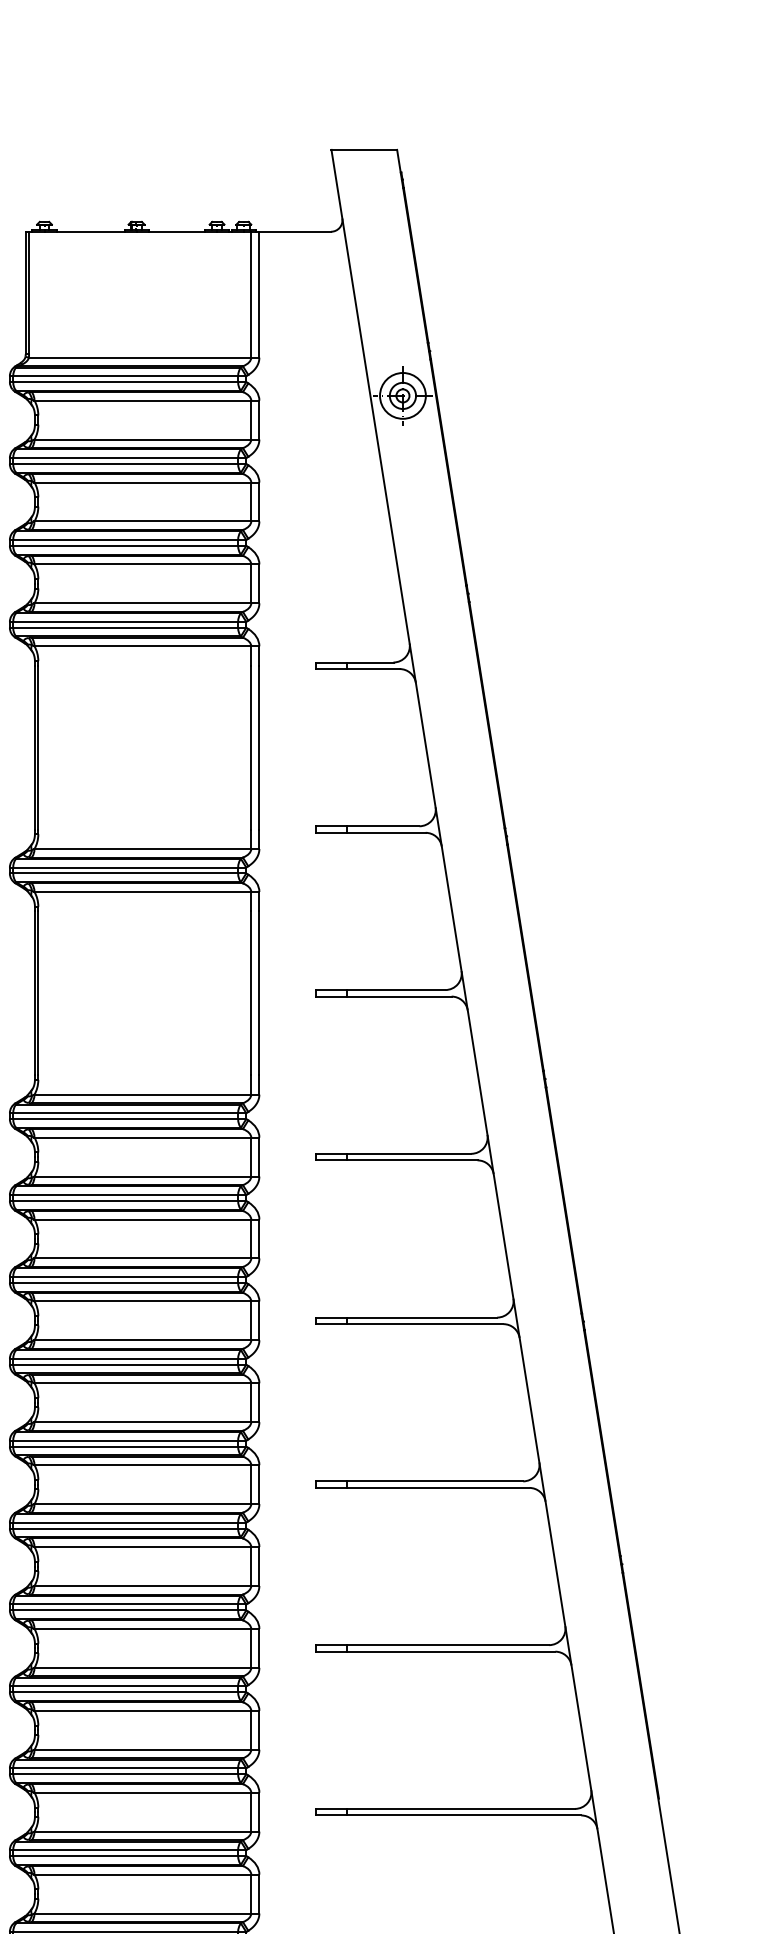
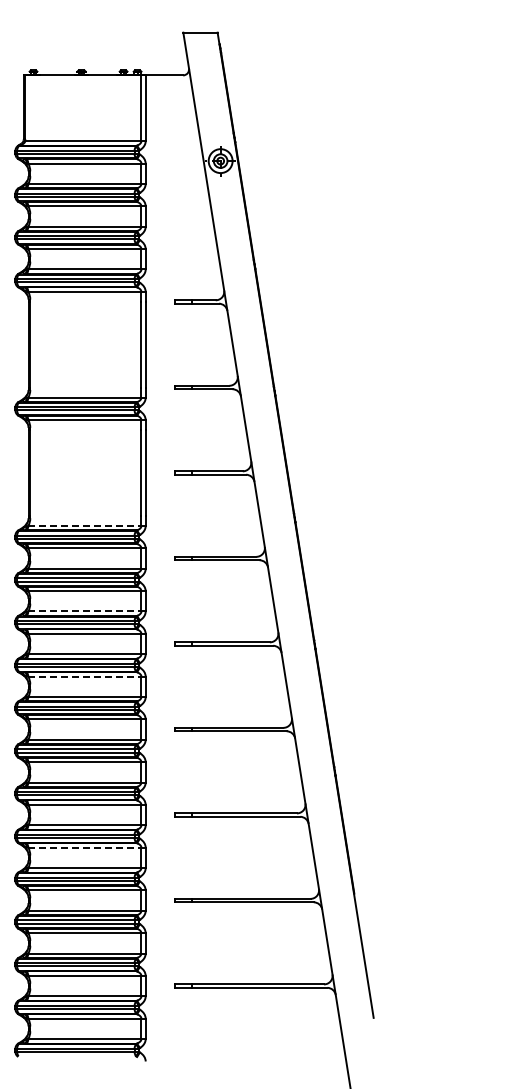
line: (142, 1093) -> (84, 525), solid -> dashed
line: (142, 1258) -> (84, 611), solid -> dashed
line: (142, 1382) -> (84, 676), solid -> dashed
line: (142, 1710) -> (84, 847), solid -> dashed

